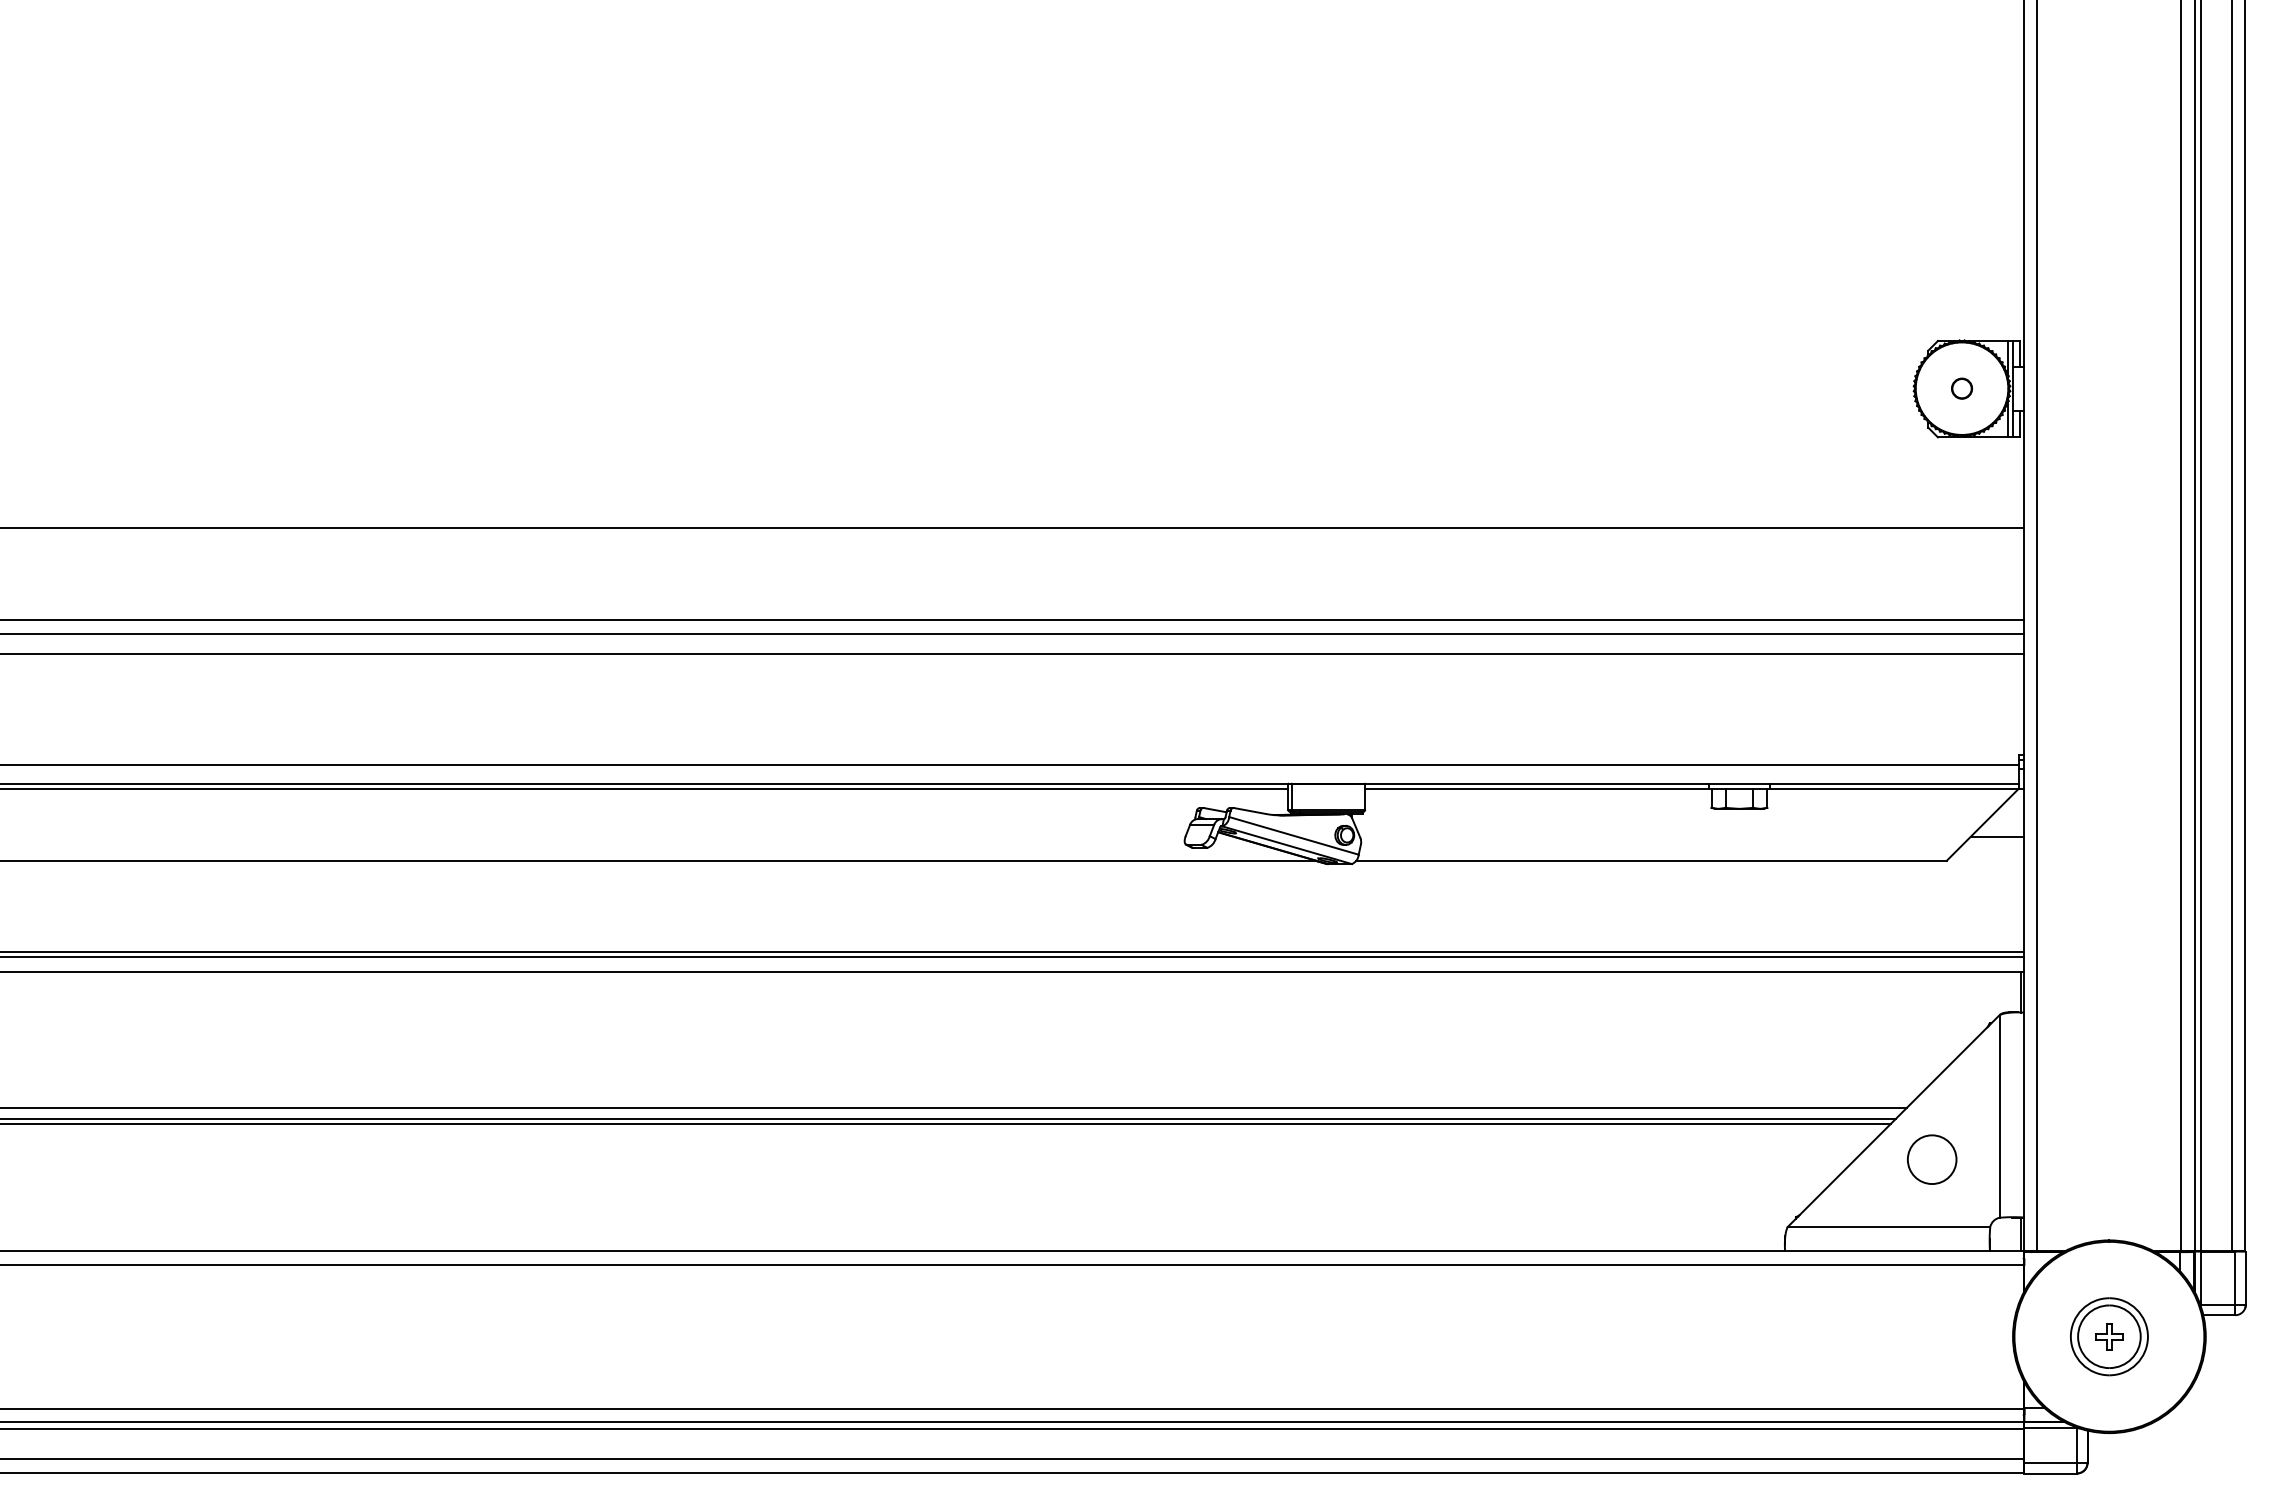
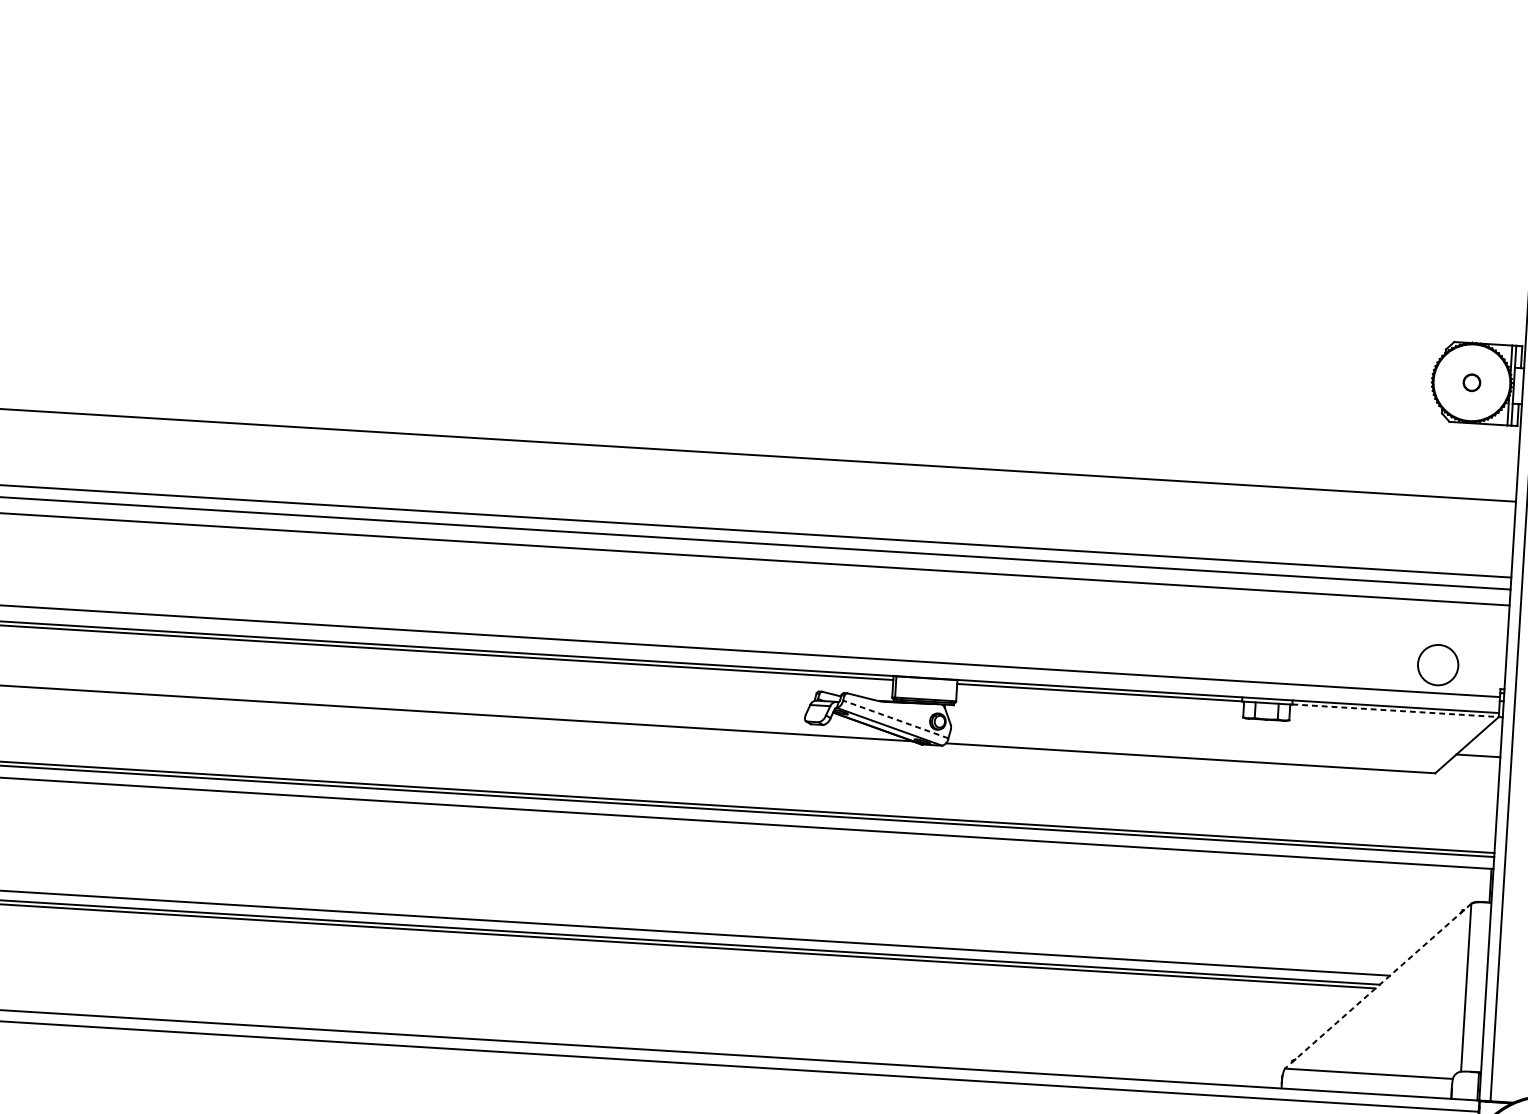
line: (1894, 788) -> (1395, 710), solid -> dashed
line: (1293, 835) -> (895, 719), solid -> dashed
line: (1893, 1121) -> (1378, 986), solid -> dashed
circle: (1932, 1159) -> (1438, 665), moved

